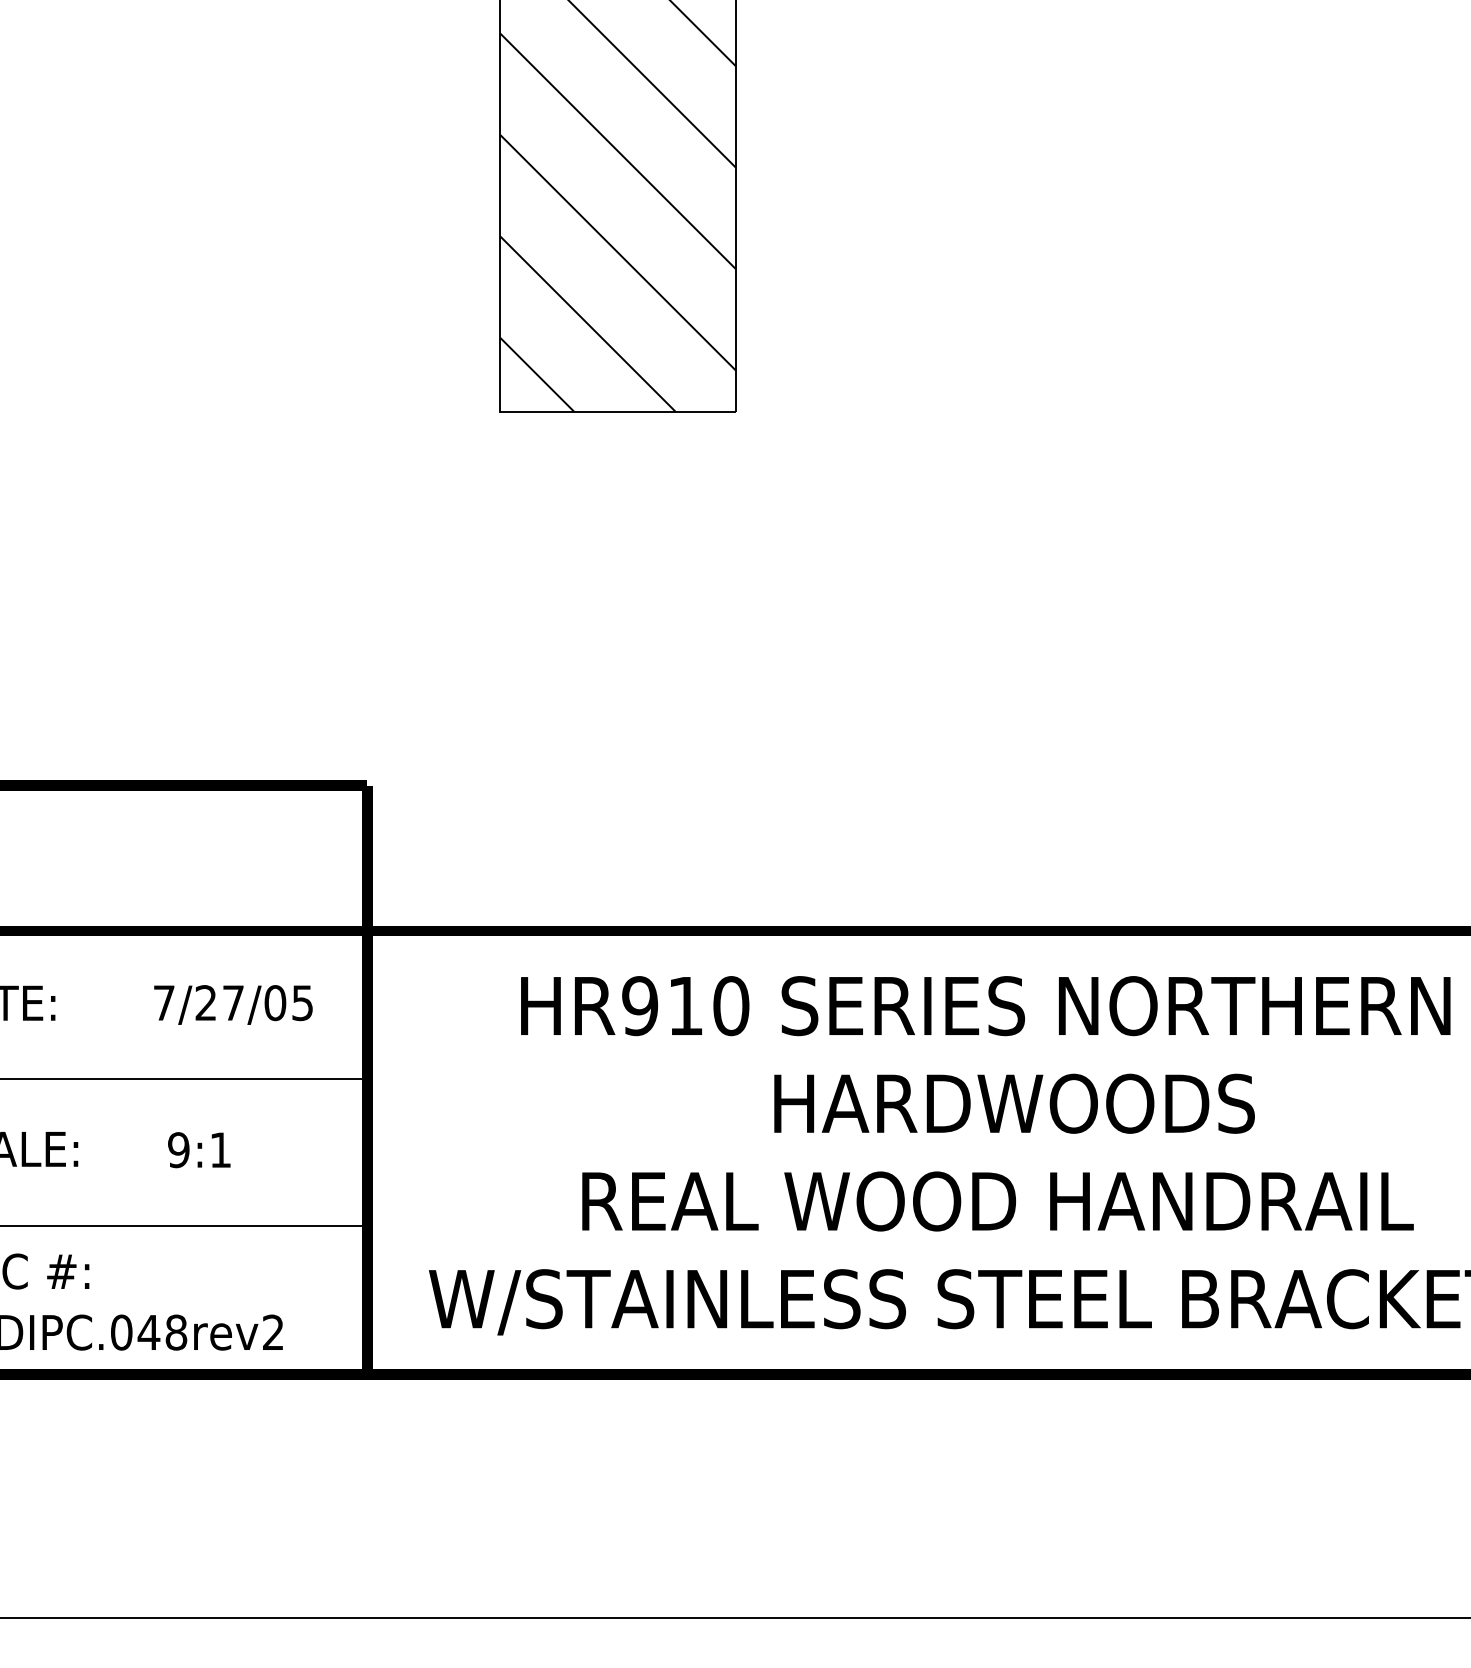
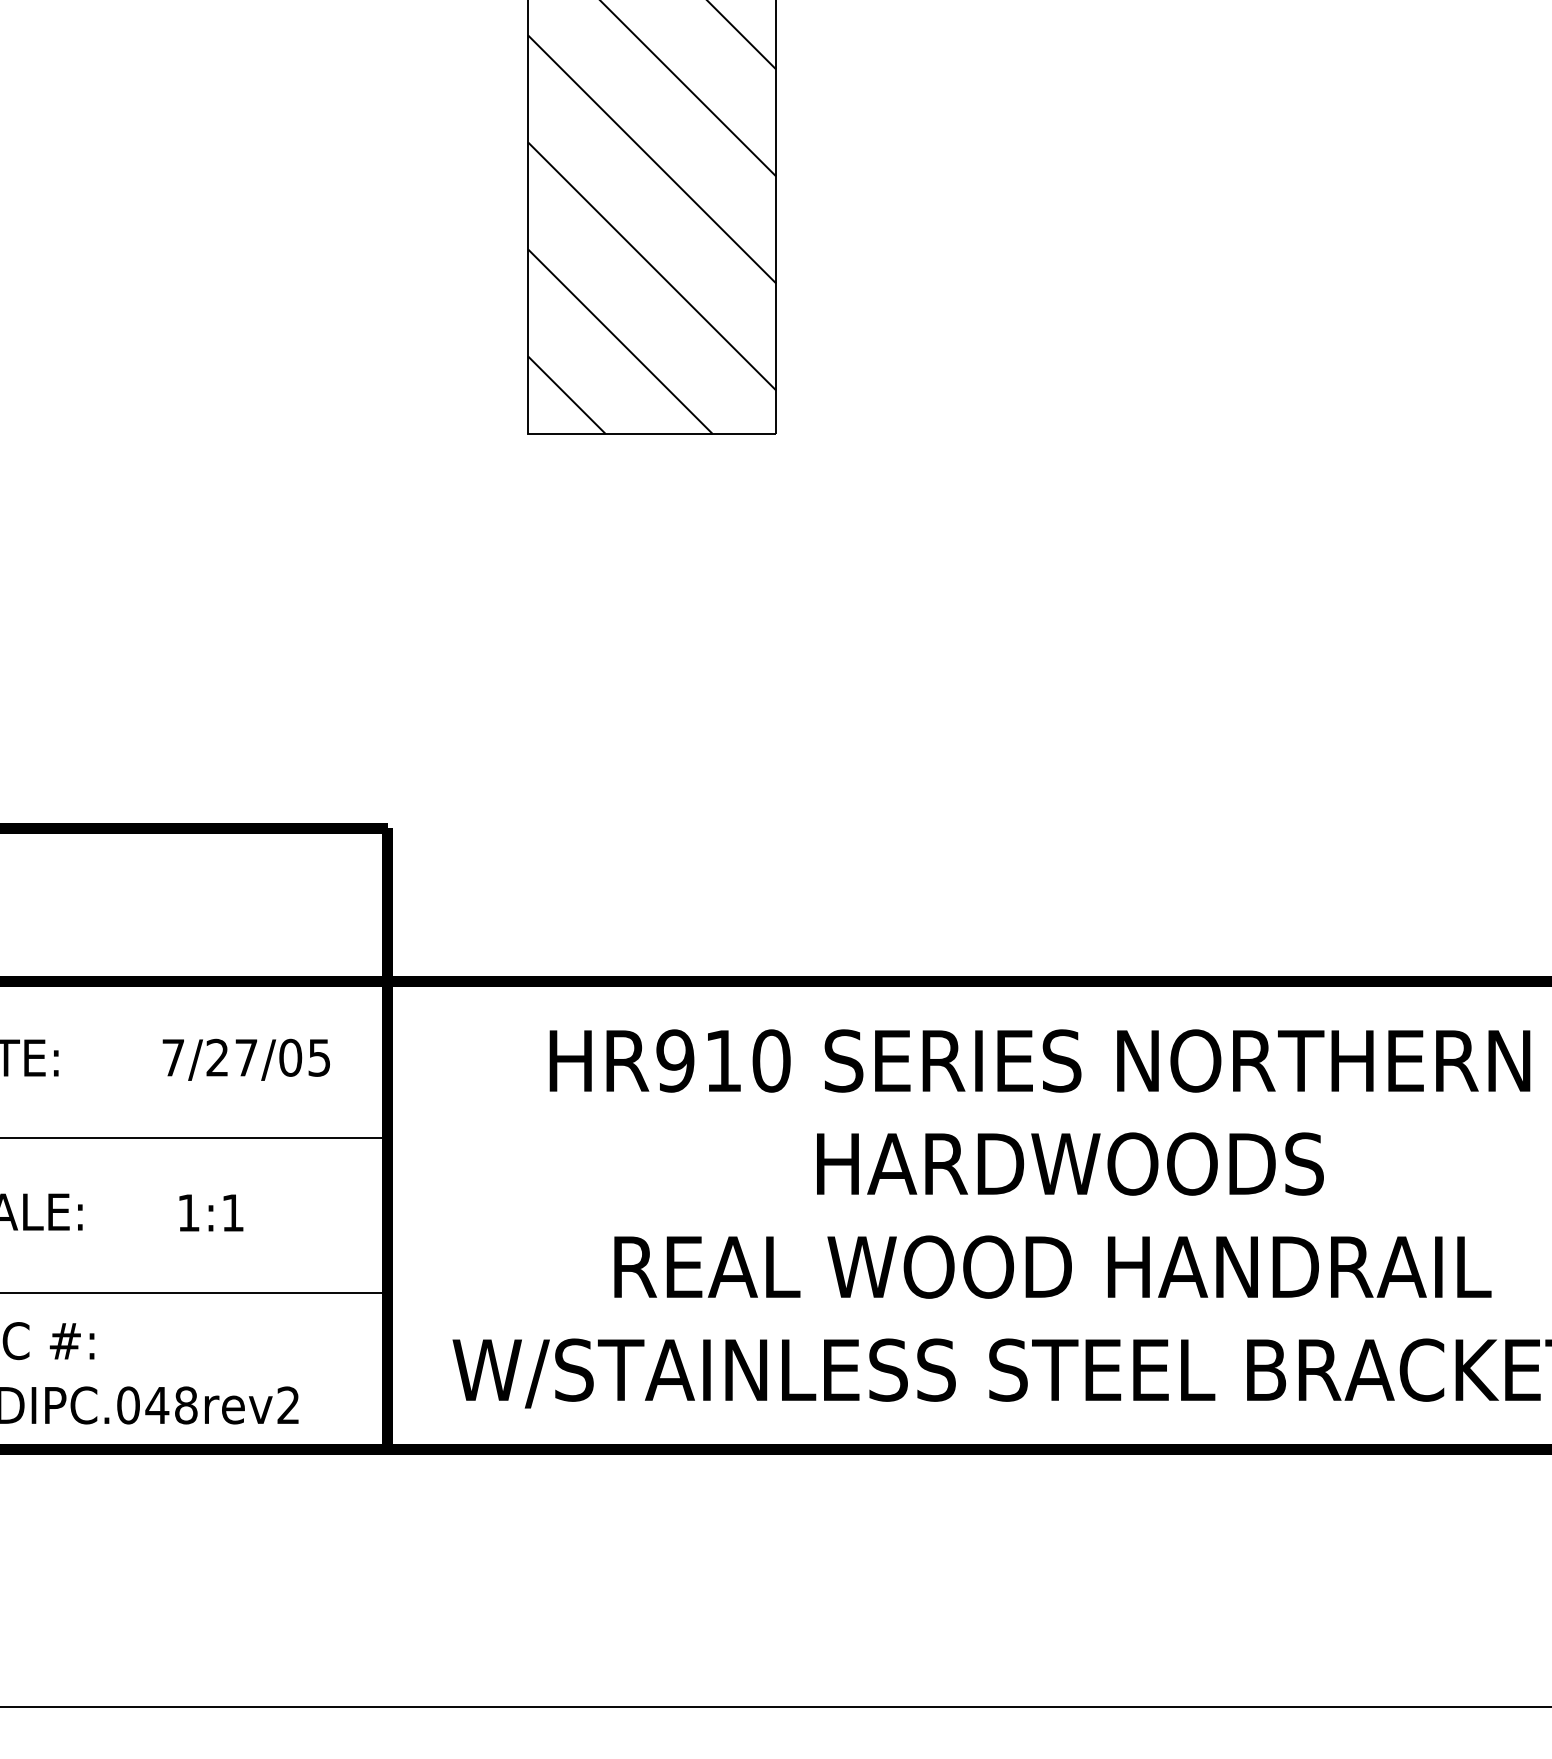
text: (178, 1149) -> (188, 1212), 9:1 -> 1:1

